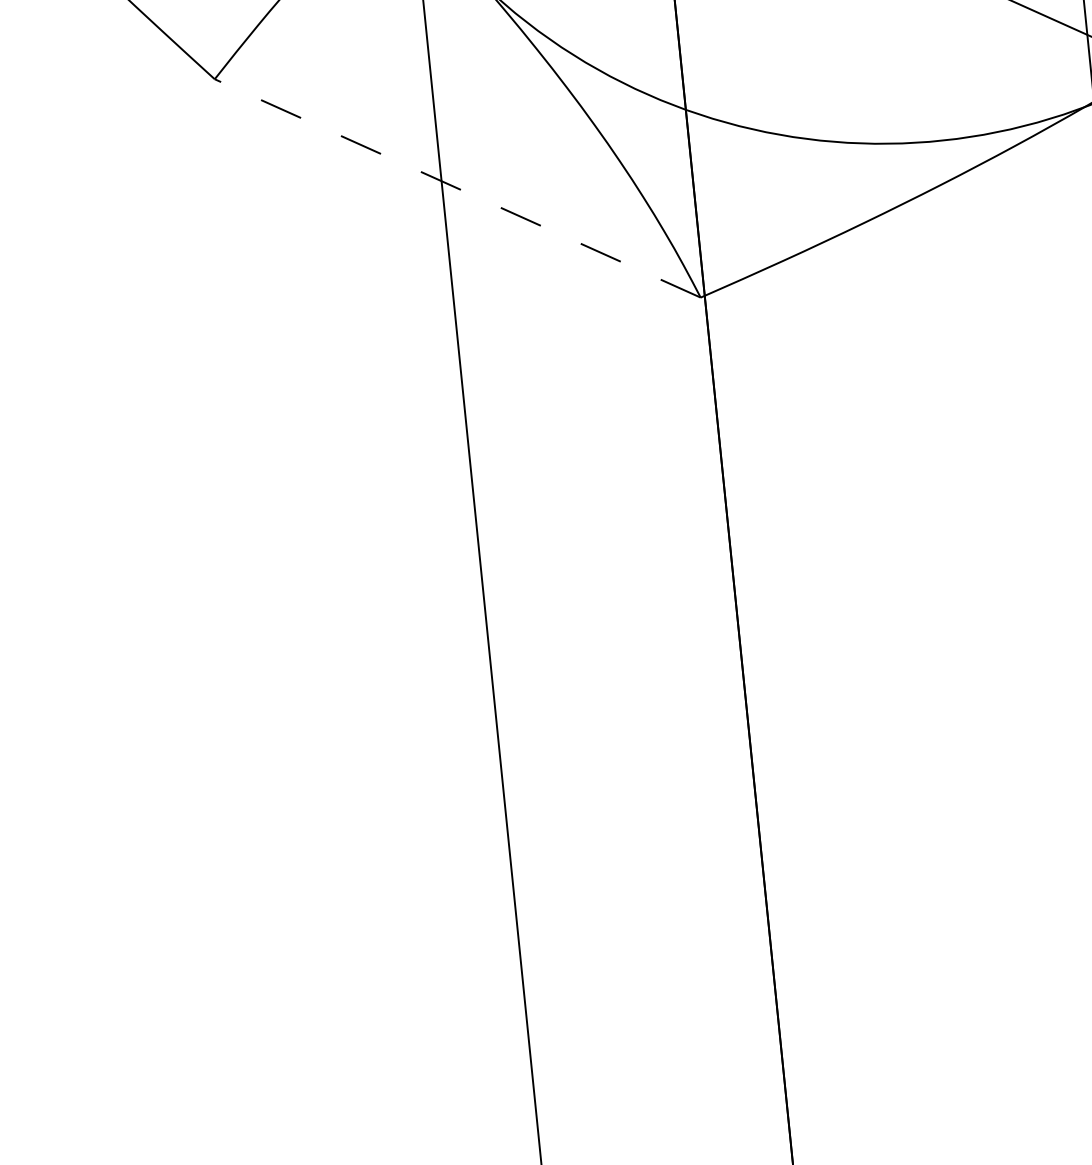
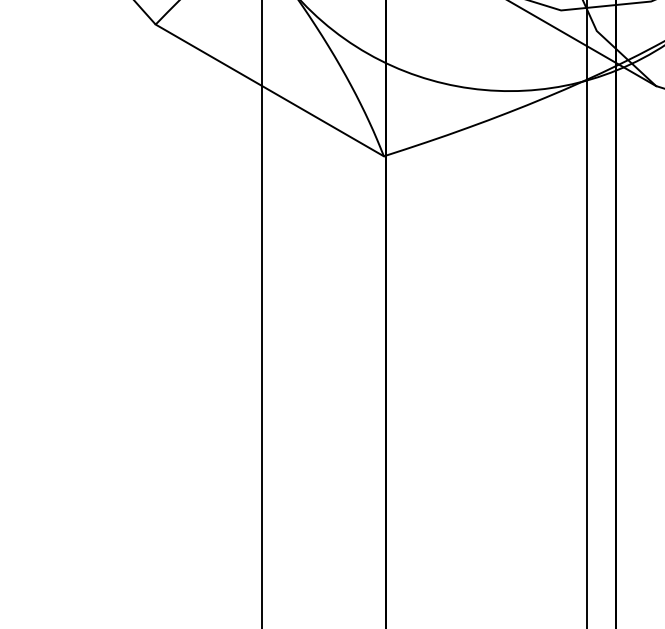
line: (457, 188) -> (269, 90), dashed -> solid

